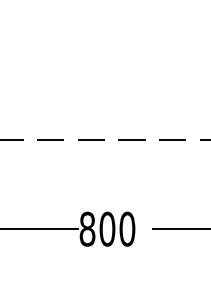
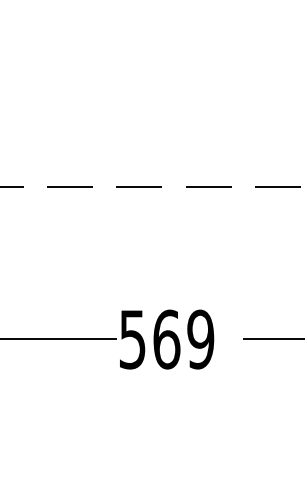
text: (107, 228) -> (166, 338), 800 -> 569

